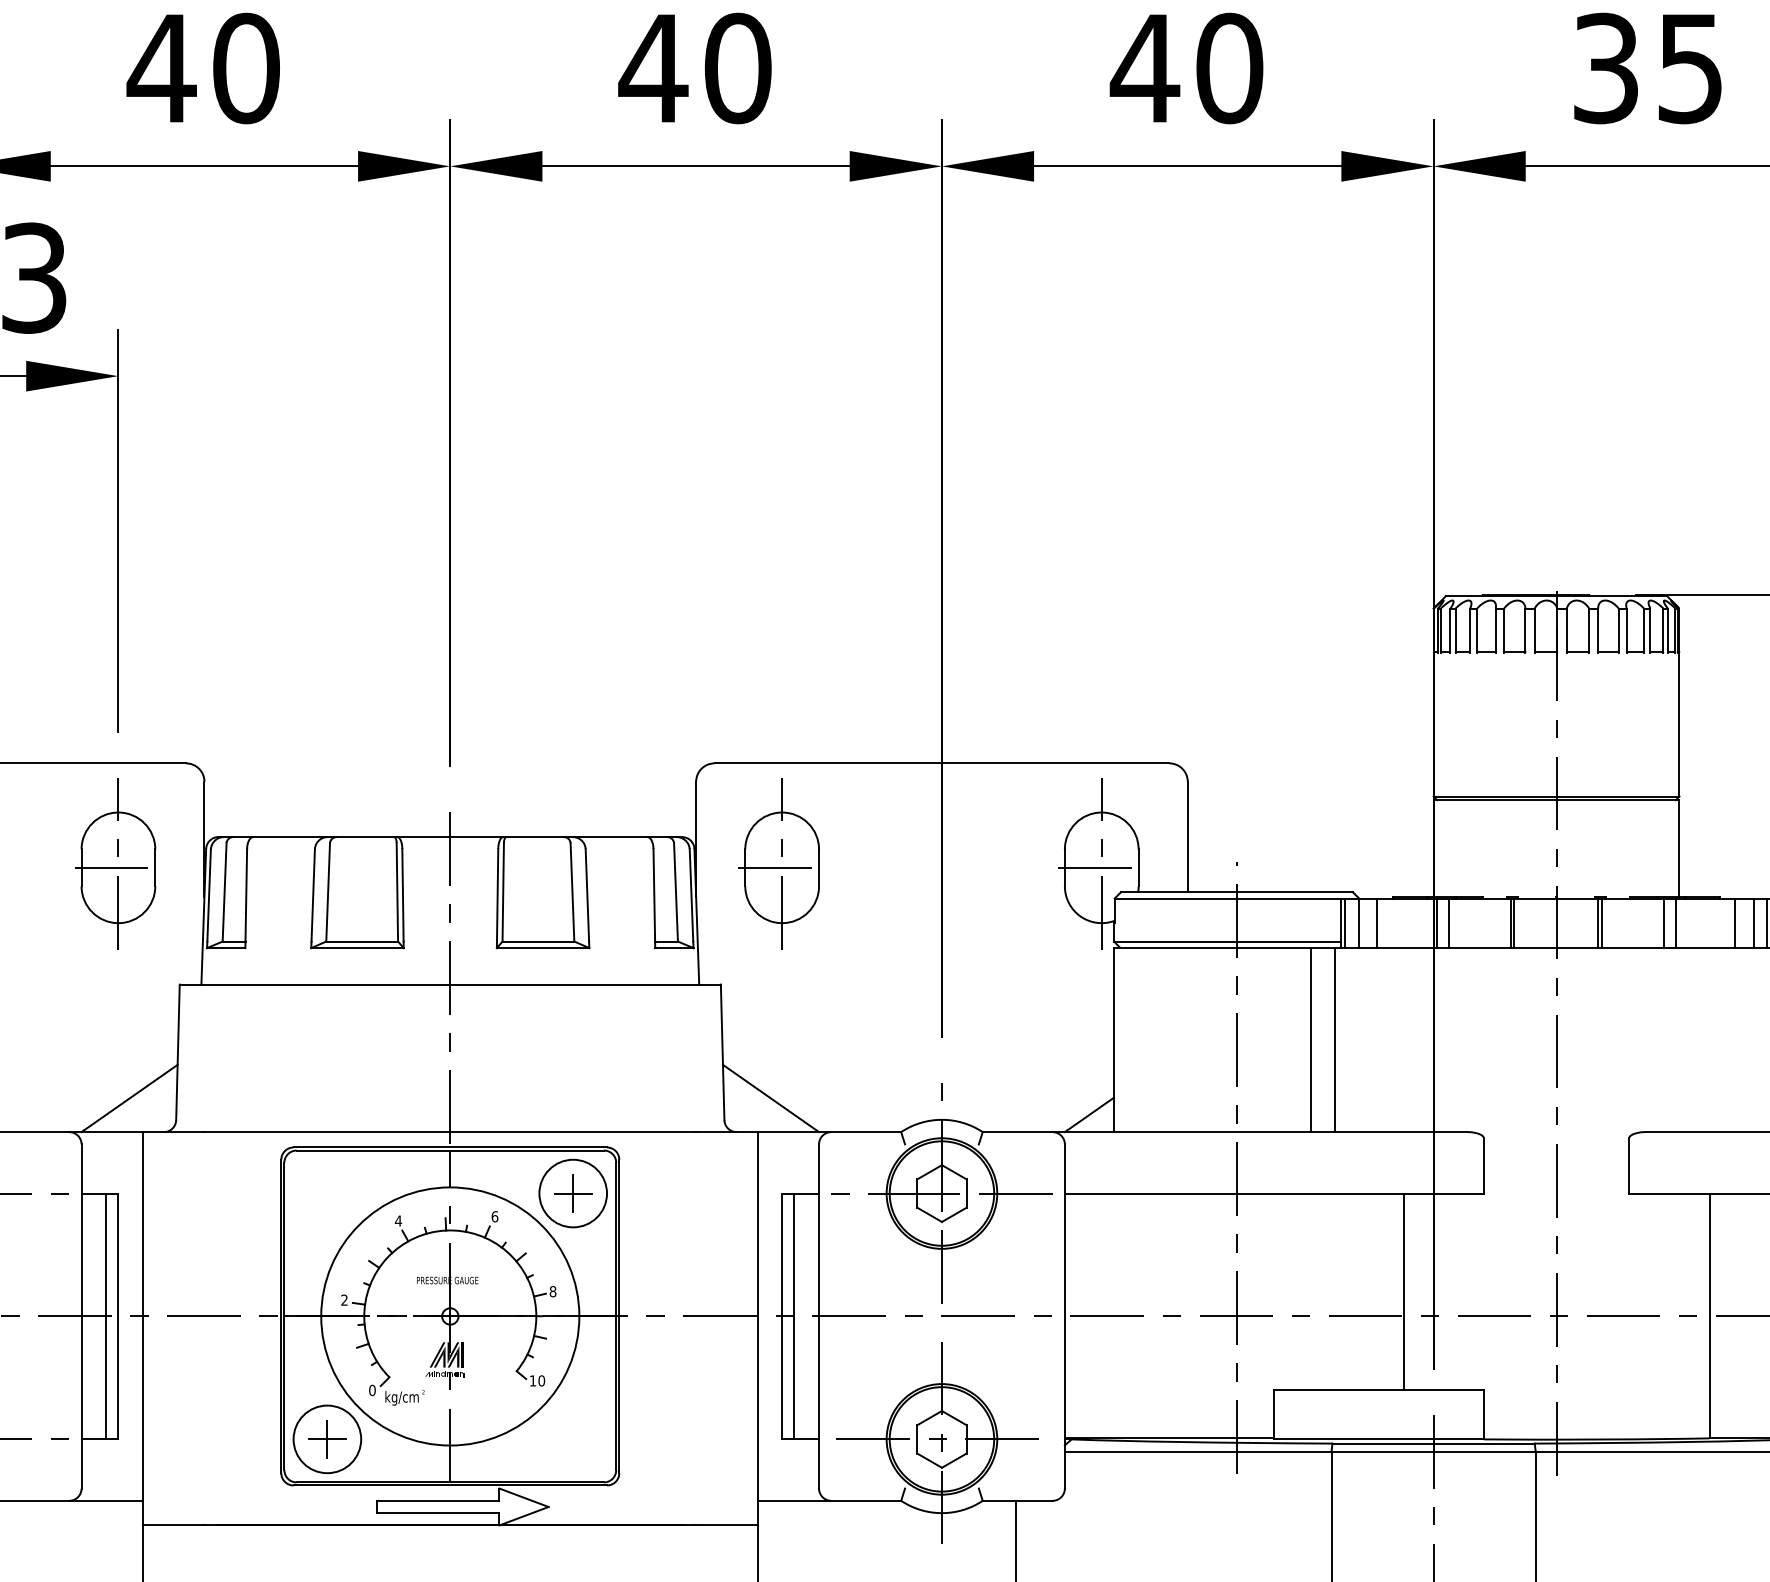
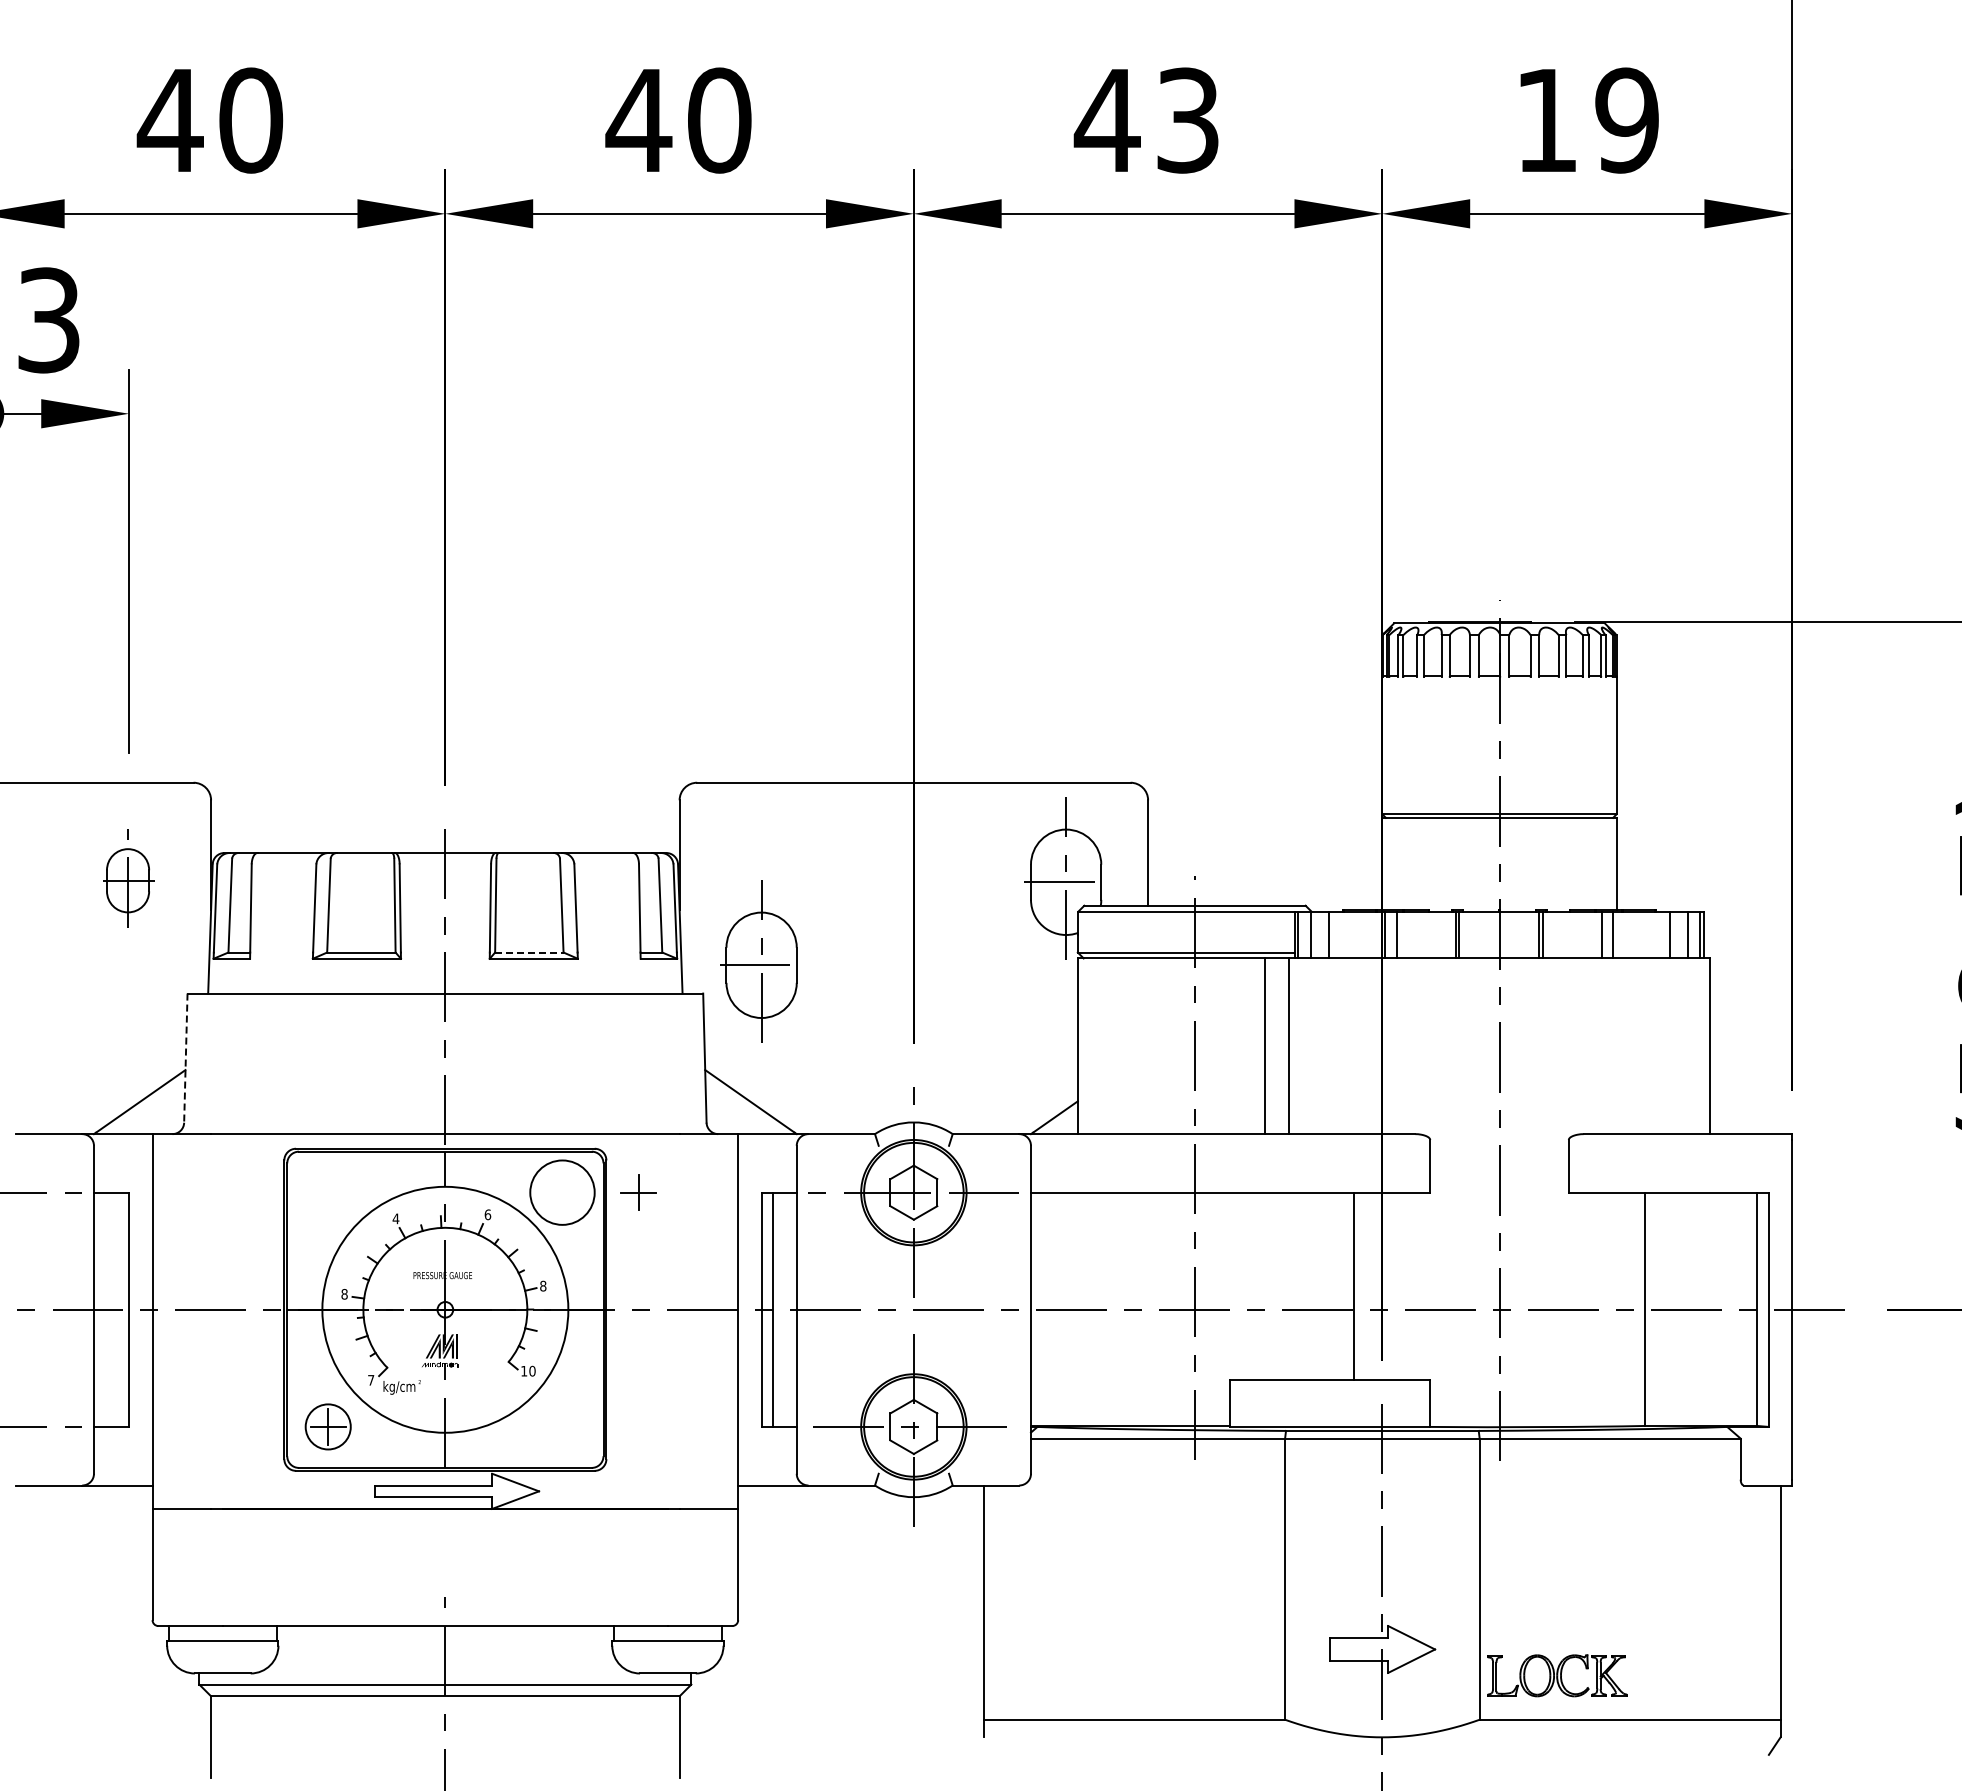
text: (1230, 68) -> (1188, 120), 40 -> 43
text: (1648, 68) -> (1587, 120), 35 -> 19
part: (115, 863) -> (126, 878), size x0.6
part: (778, 863) -> (758, 961), moved
line: (538, 941) -> (529, 952), solid -> dashed
line: (177, 1052) -> (185, 1058), solid -> dashed
part: (573, 1193) -> (638, 1192), moved
text: (344, 1300) -> (344, 1294), 2 -> 8
line: (106, 1316) -> (117, 1309), removed
text: (372, 1390) -> (371, 1380), 0 -> 7
circle: (327, 1438) -> (328, 1426), size x0.7

